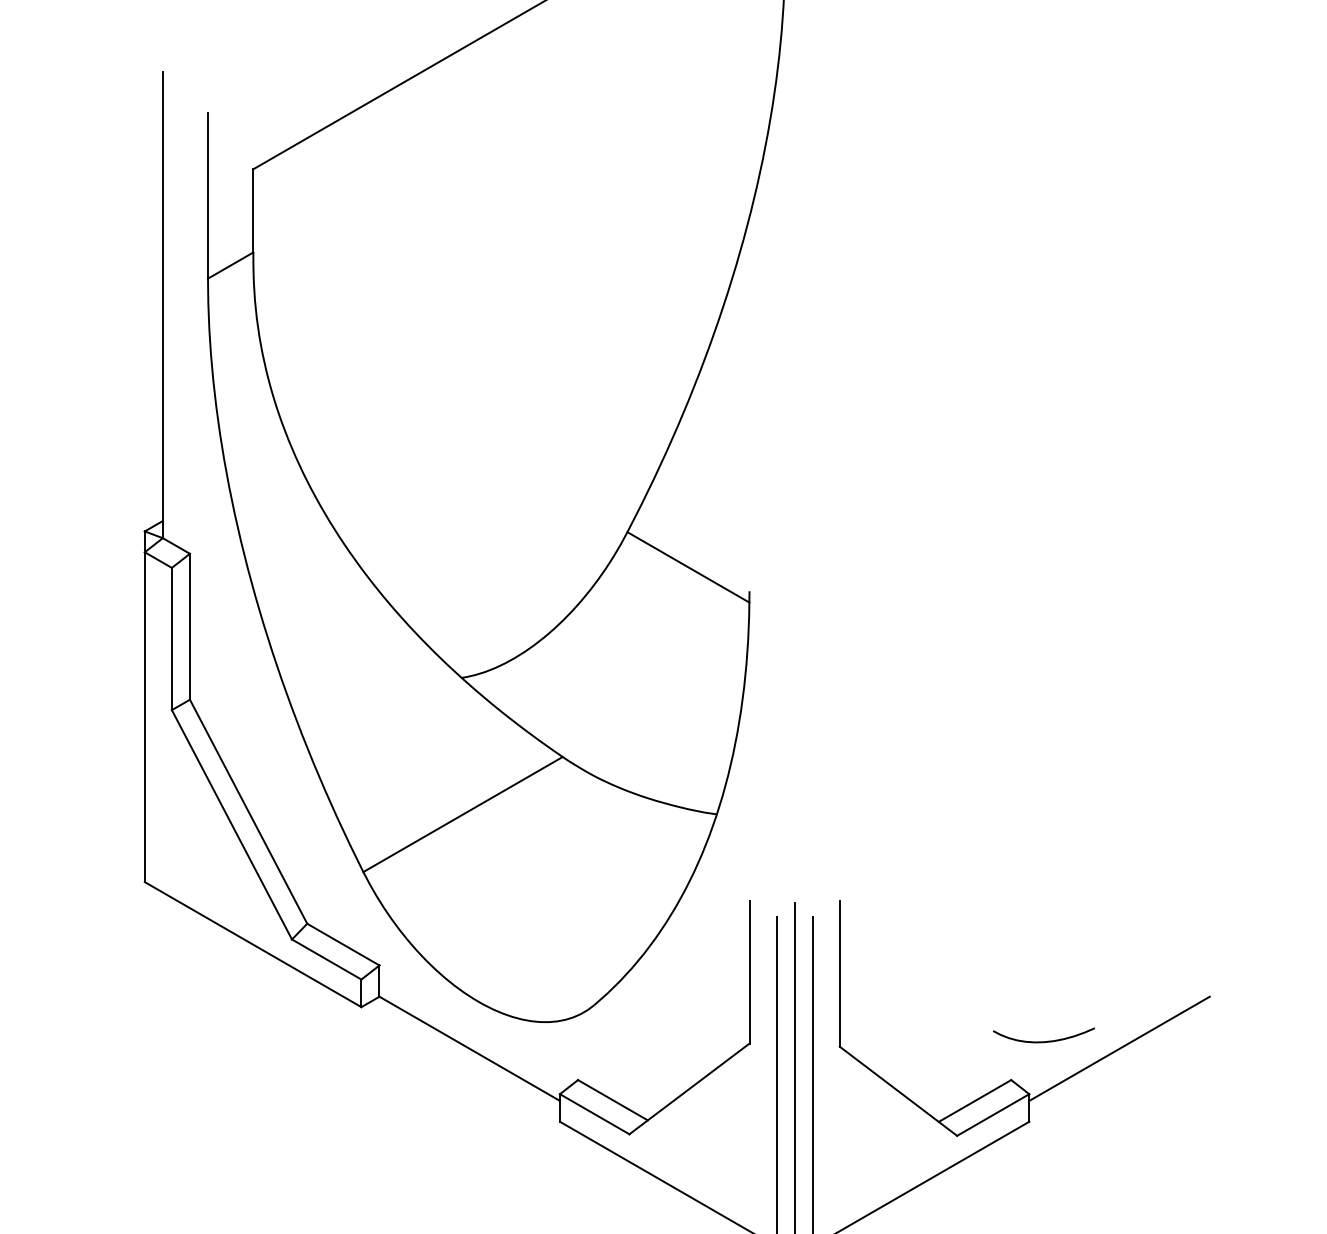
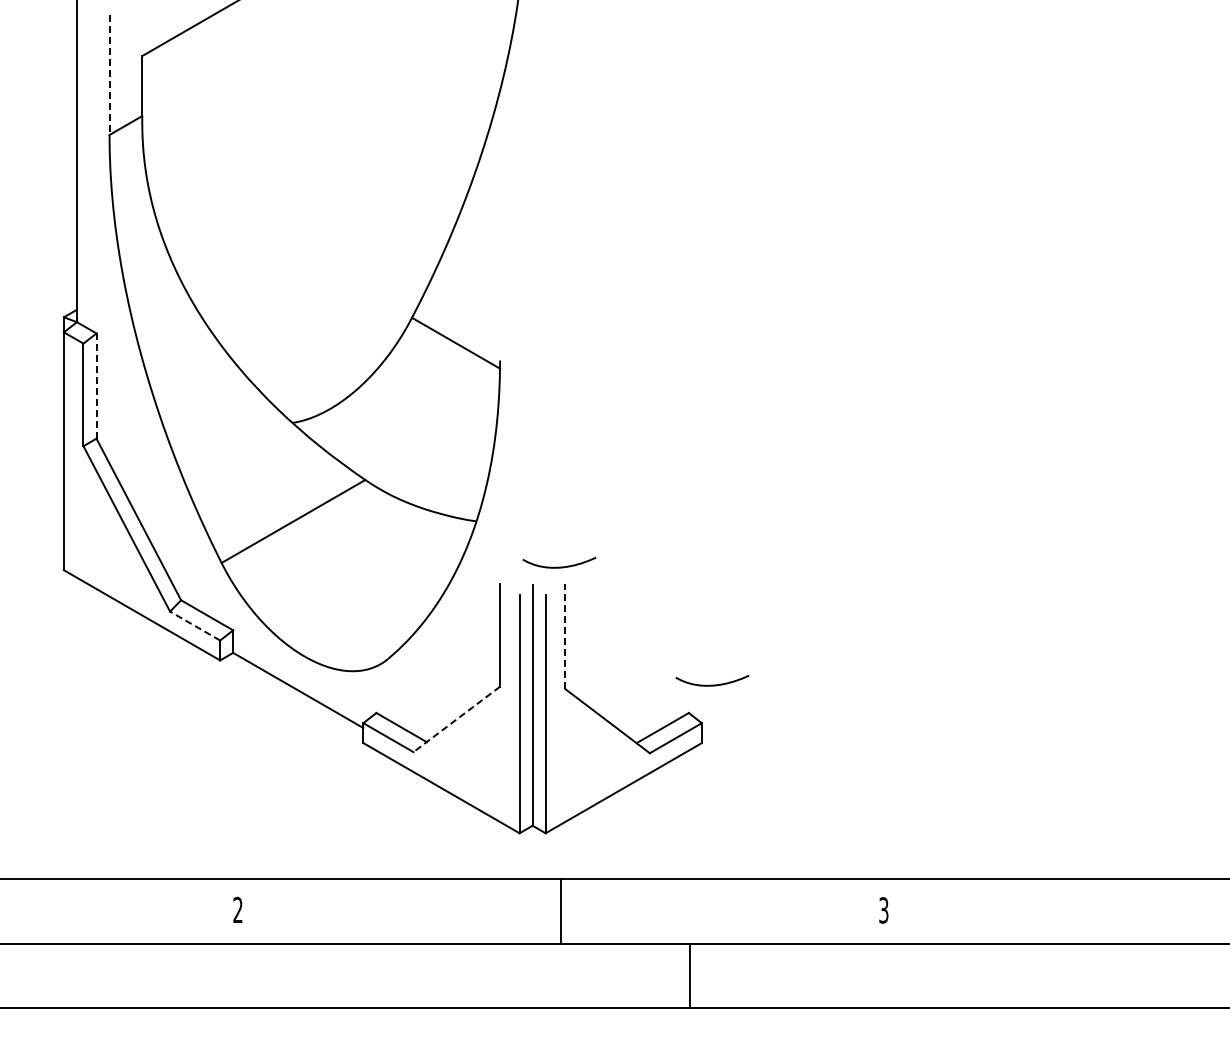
line: (207, 196) -> (109, 75), solid -> dashed
line: (189, 627) -> (96, 386), solid -> dashed
curve: (831, 876) -> (559, 566), added
line: (327, 960) -> (195, 626), solid -> dashed
line: (840, 973) -> (565, 636), solid -> dashed
line: (1118, 1048) -> (766, 690), removed
line: (689, 1089) -> (456, 719), solid -> dashed

